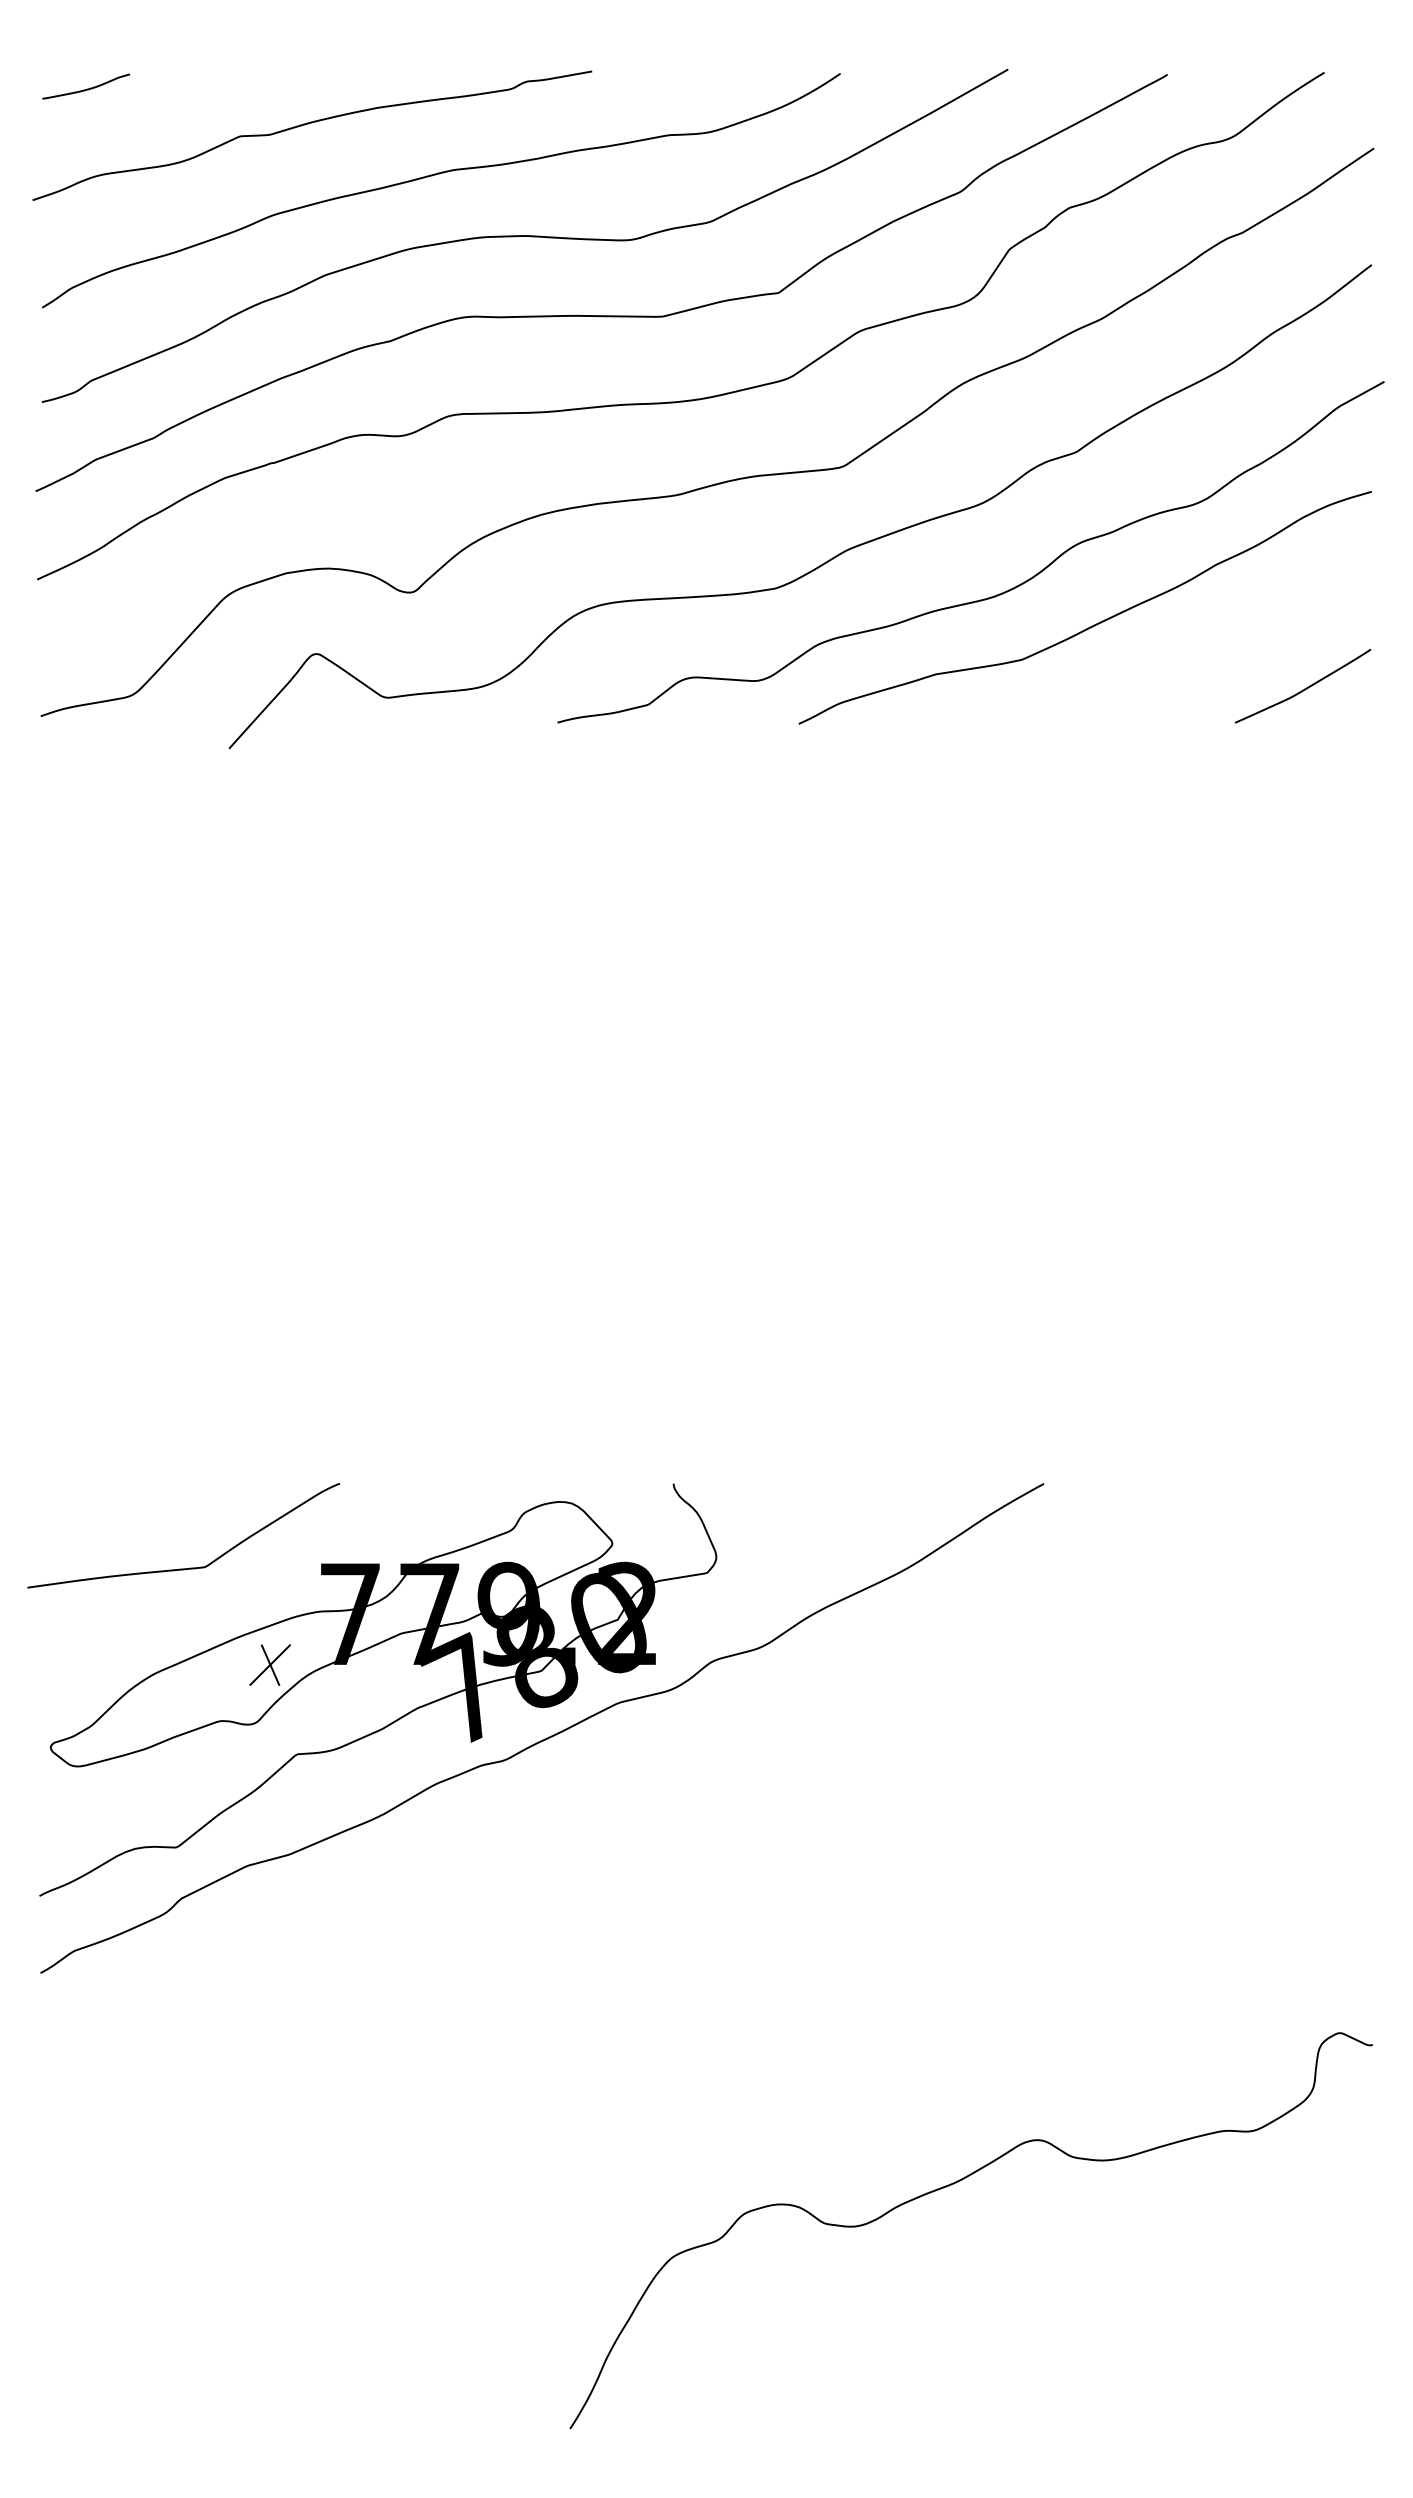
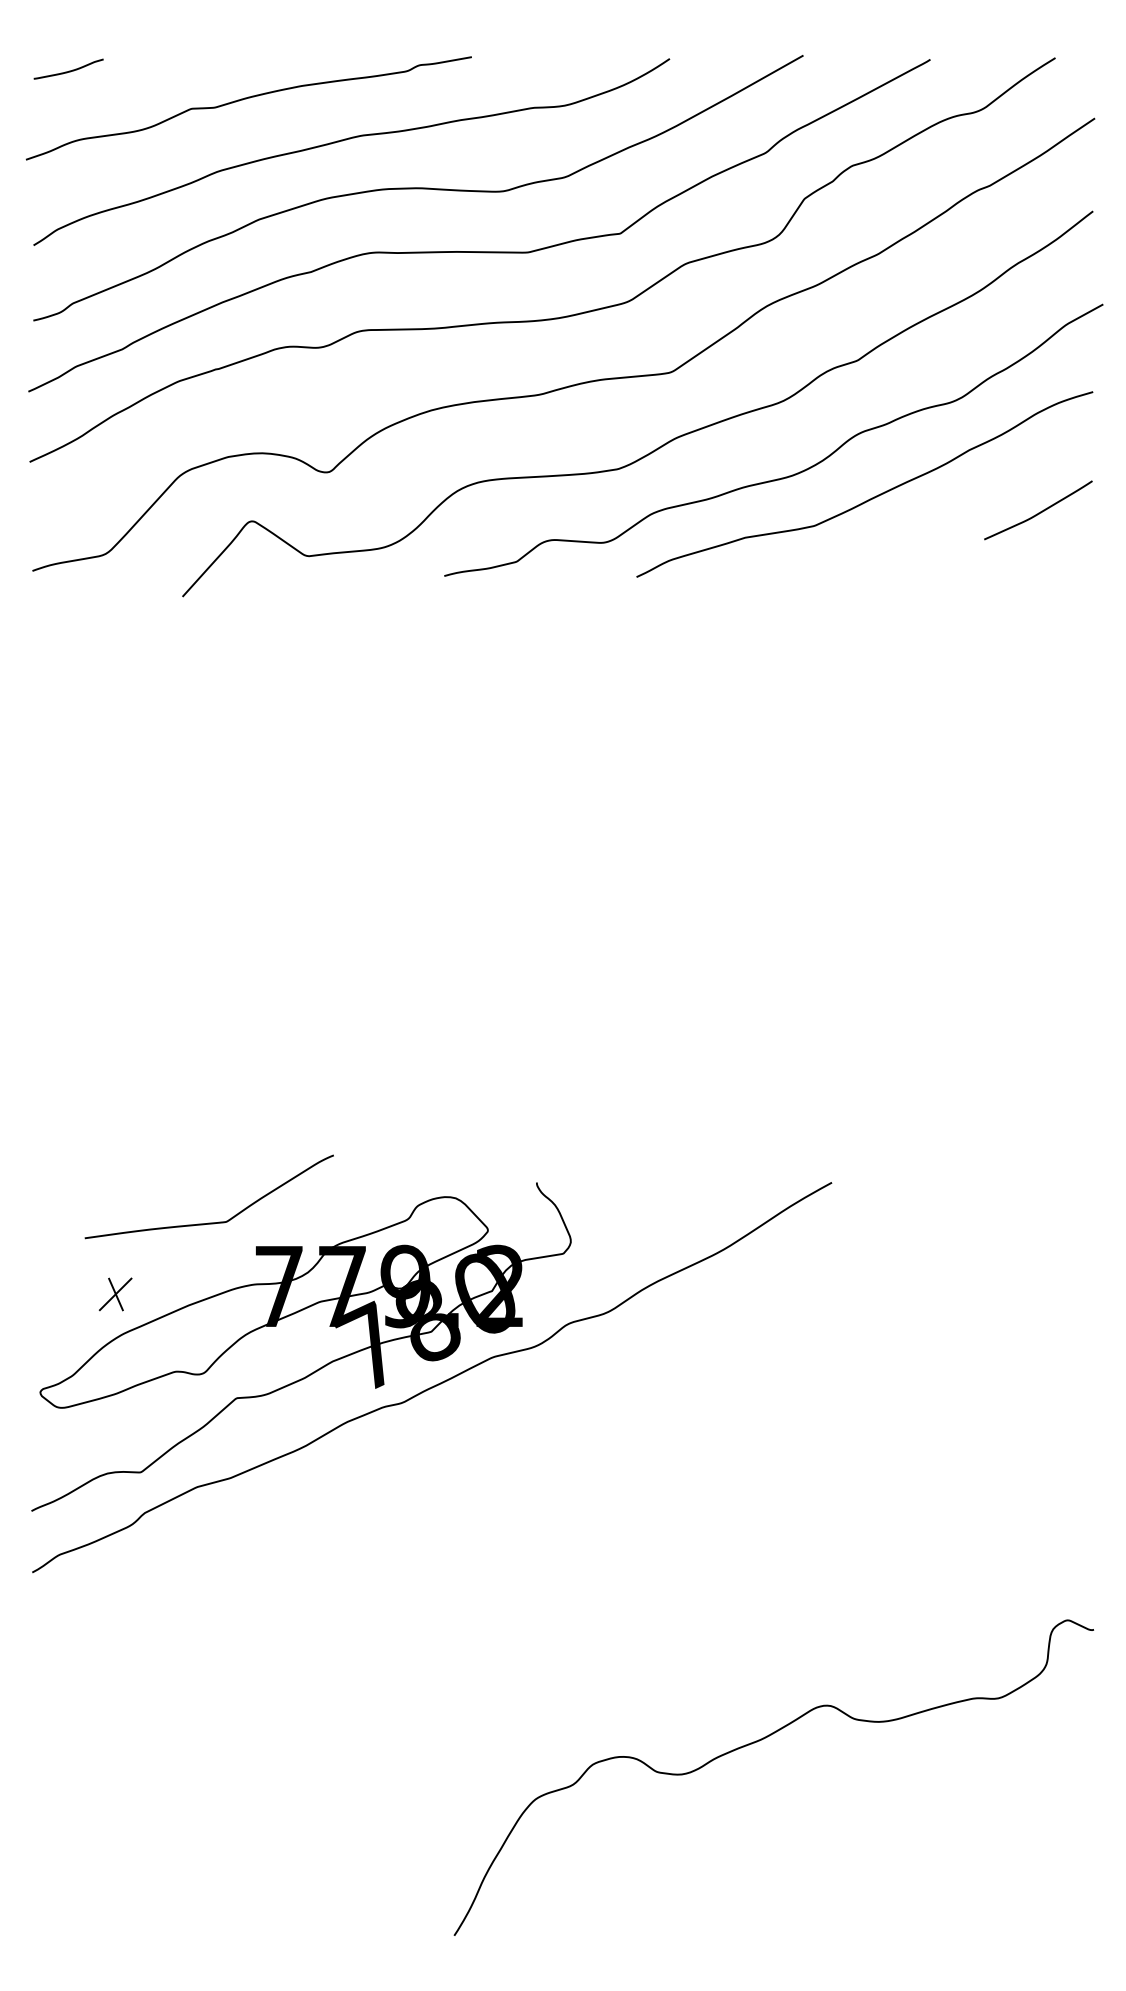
curve: (1304, 688) -> (1039, 512), moved
curve: (189, 1567) -> (213, 1222), moved
part: (269, 1664) -> (115, 1293), moved

